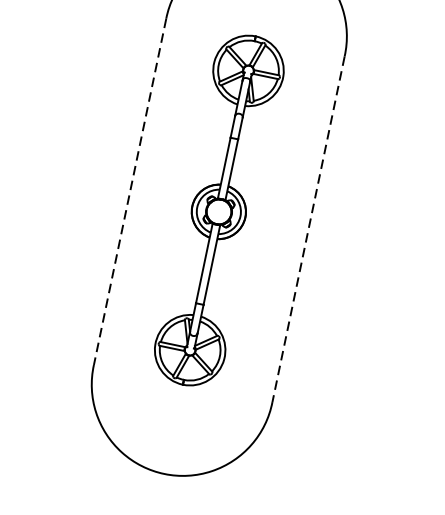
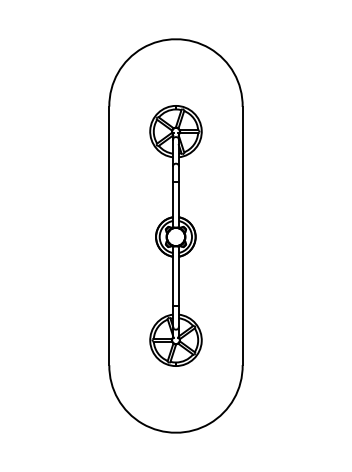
line: (130, 192) -> (109, 236), dashed -> solid
line: (308, 229) -> (242, 236), dashed -> solid

